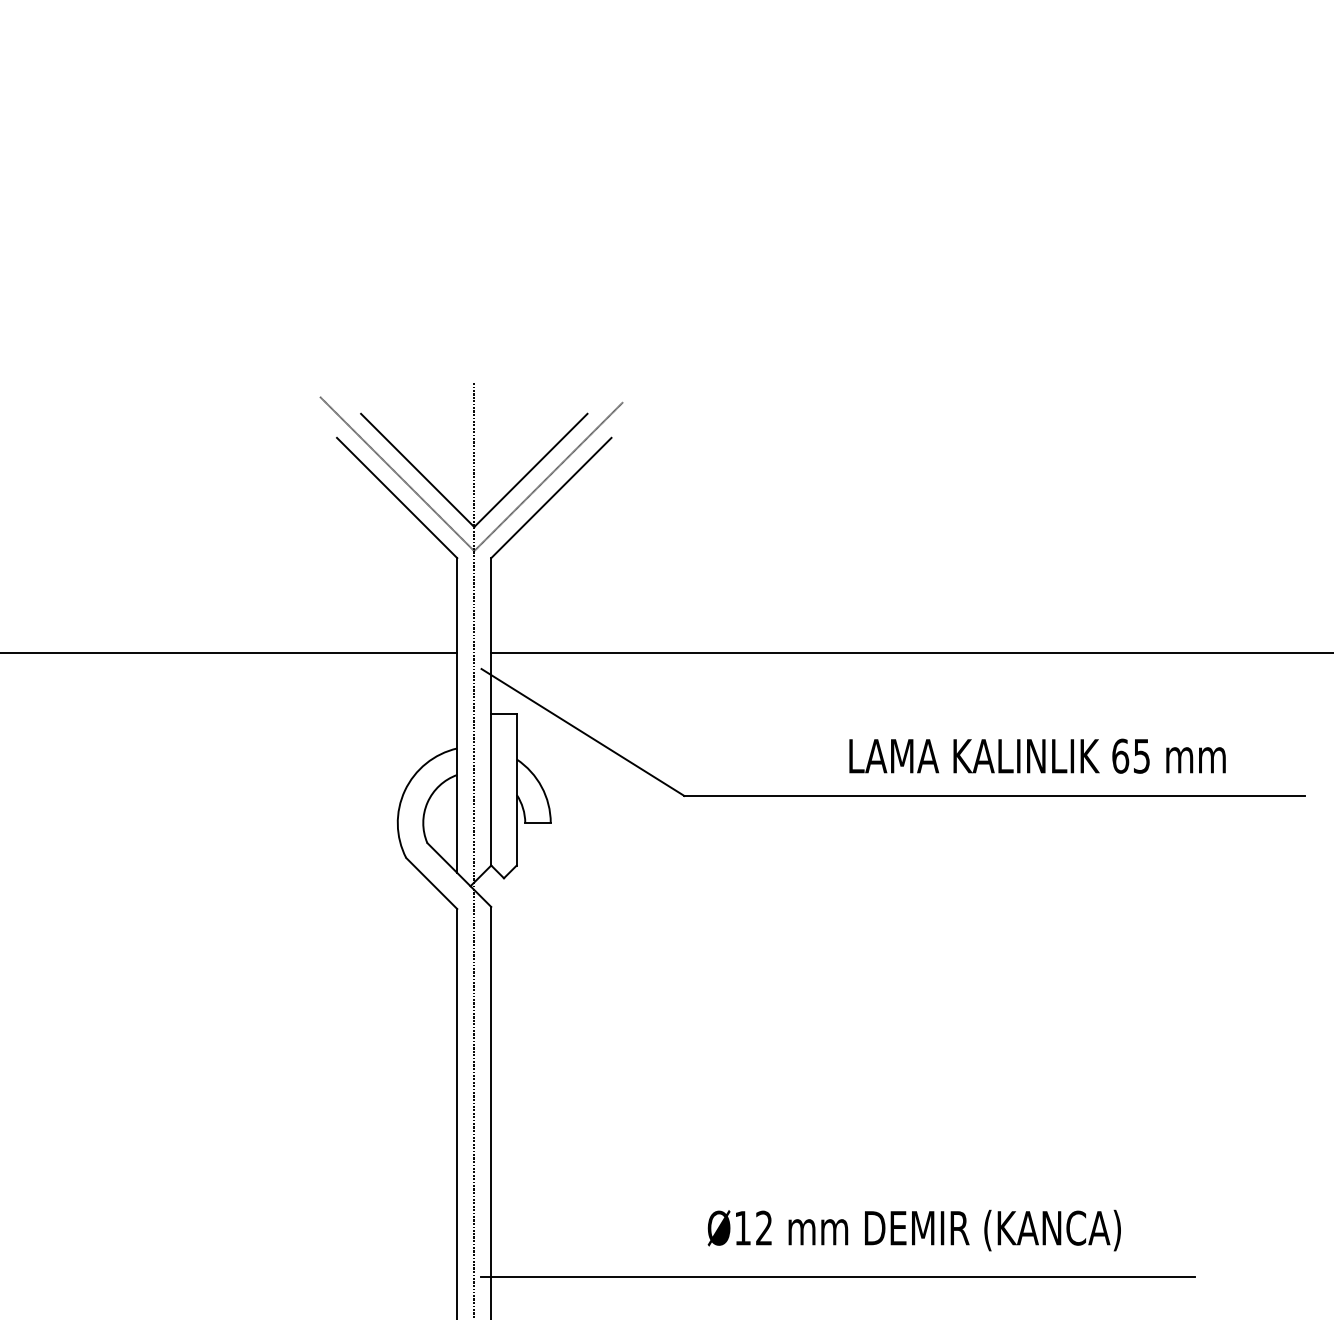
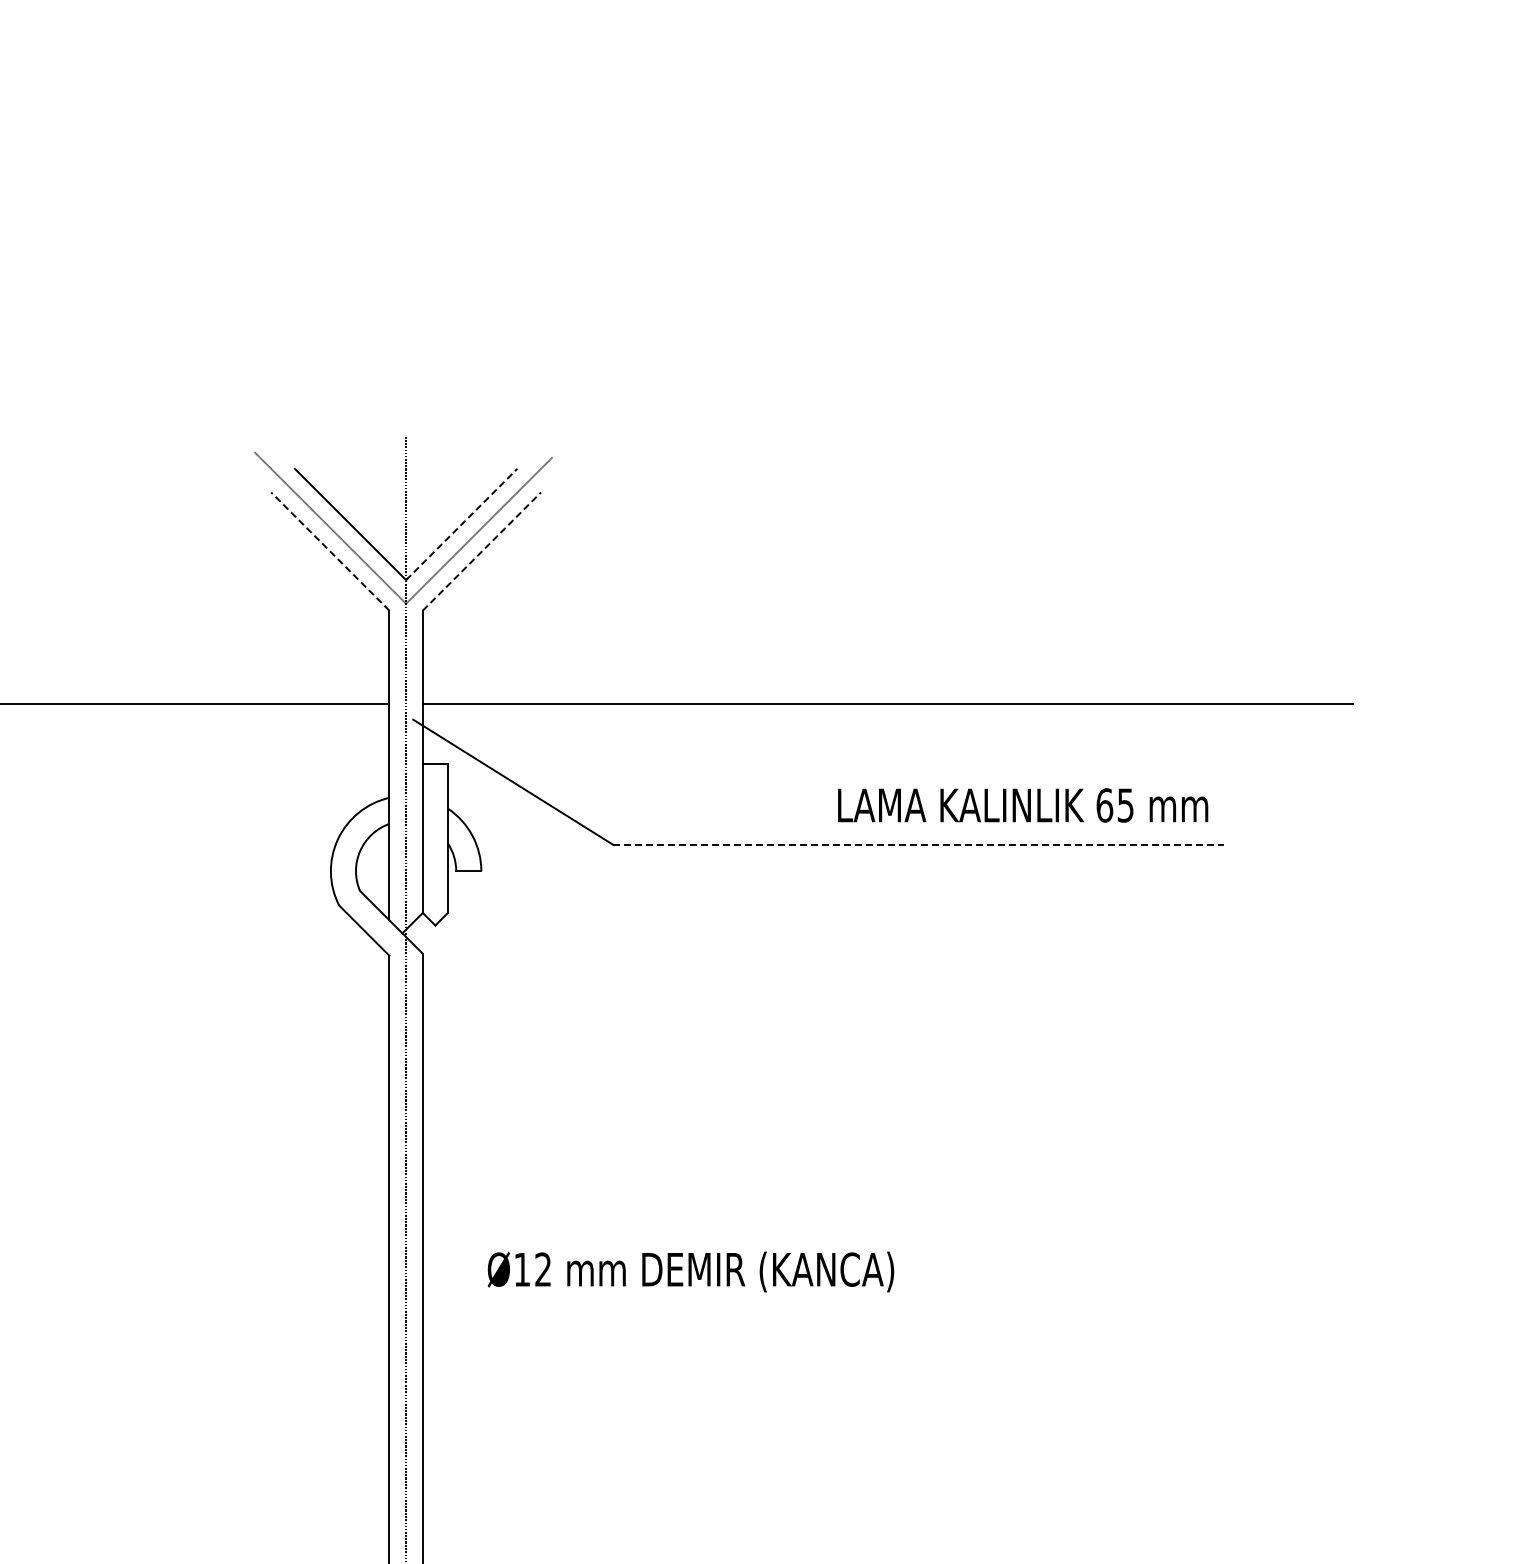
line: (530, 470) -> (461, 524), solid -> dashed
line: (397, 497) -> (330, 551), solid -> dashed
line: (550, 497) -> (481, 551), solid -> dashed
text: (1037, 756) -> (1023, 805), moved
line: (995, 795) -> (918, 844), solid -> dashed
text: (913, 1230) -> (690, 1271), moved
line: (837, 1276) -> (763, 1317), removed

